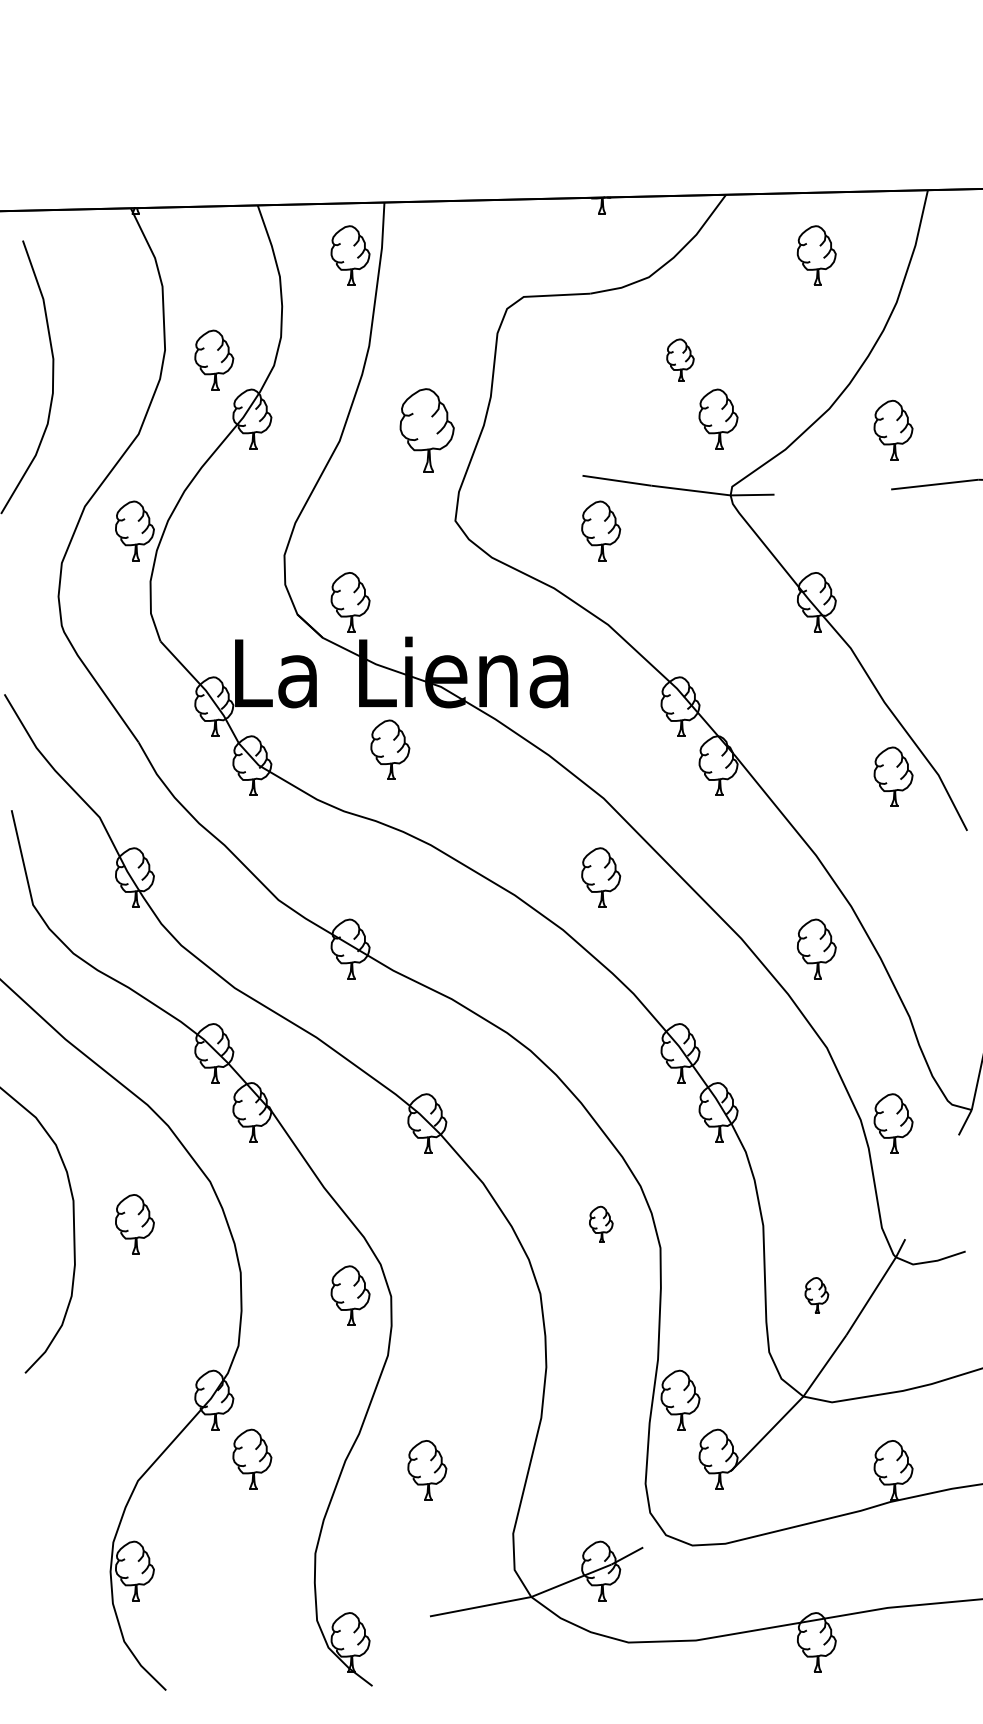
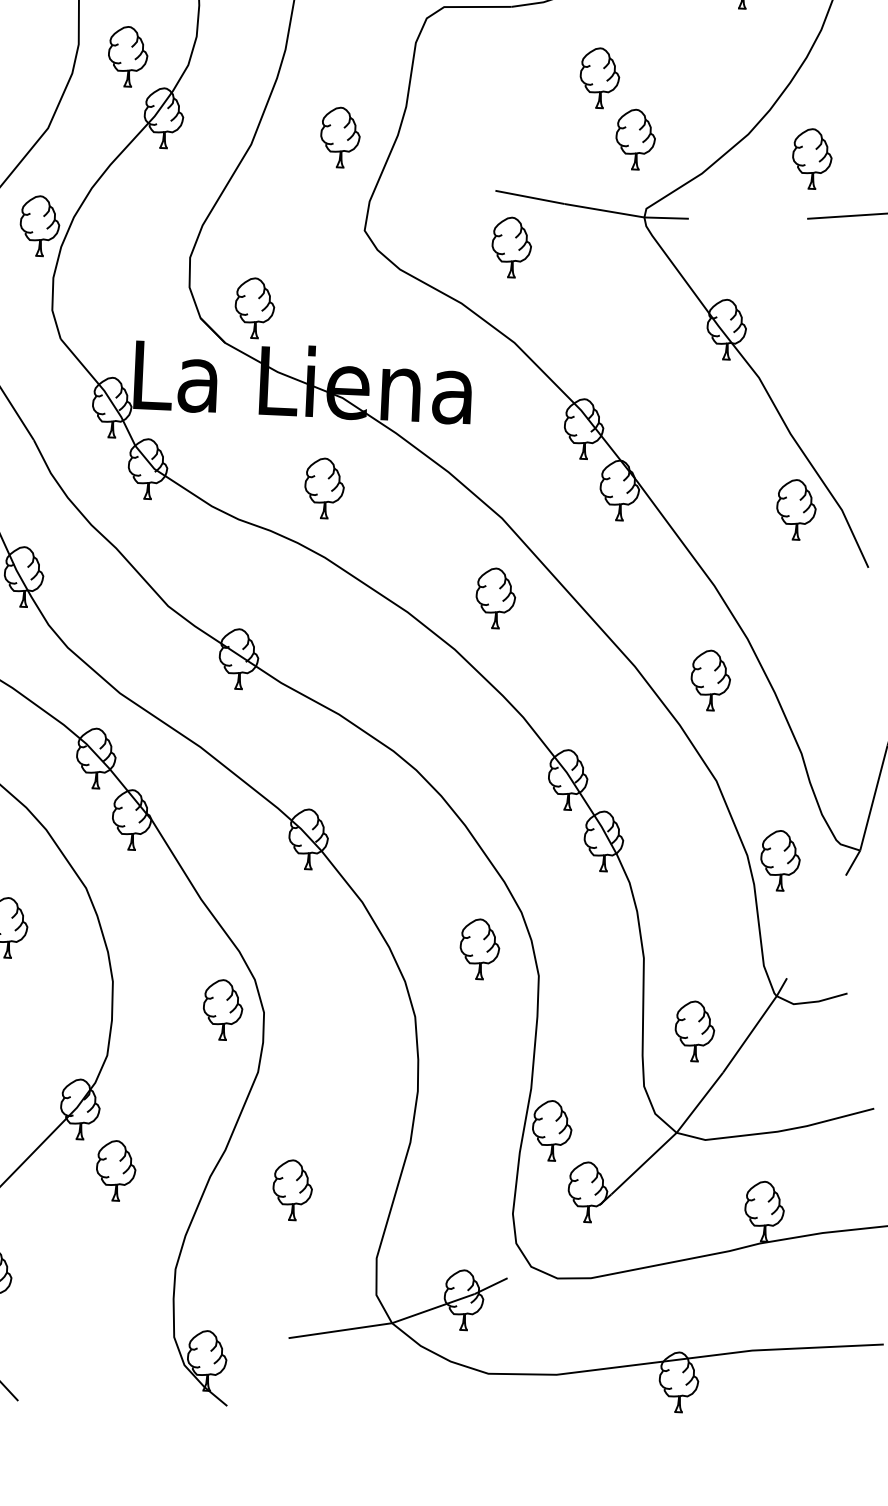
part: (680, 359) -> (599, 77), size x1.43
part: (427, 429) -> (340, 136), size x0.71
part: (390, 749) -> (324, 488), moved
part: (601, 1224) -> (480, 949), size x1.67
part: (816, 1295) -> (694, 1031), size x1.67

